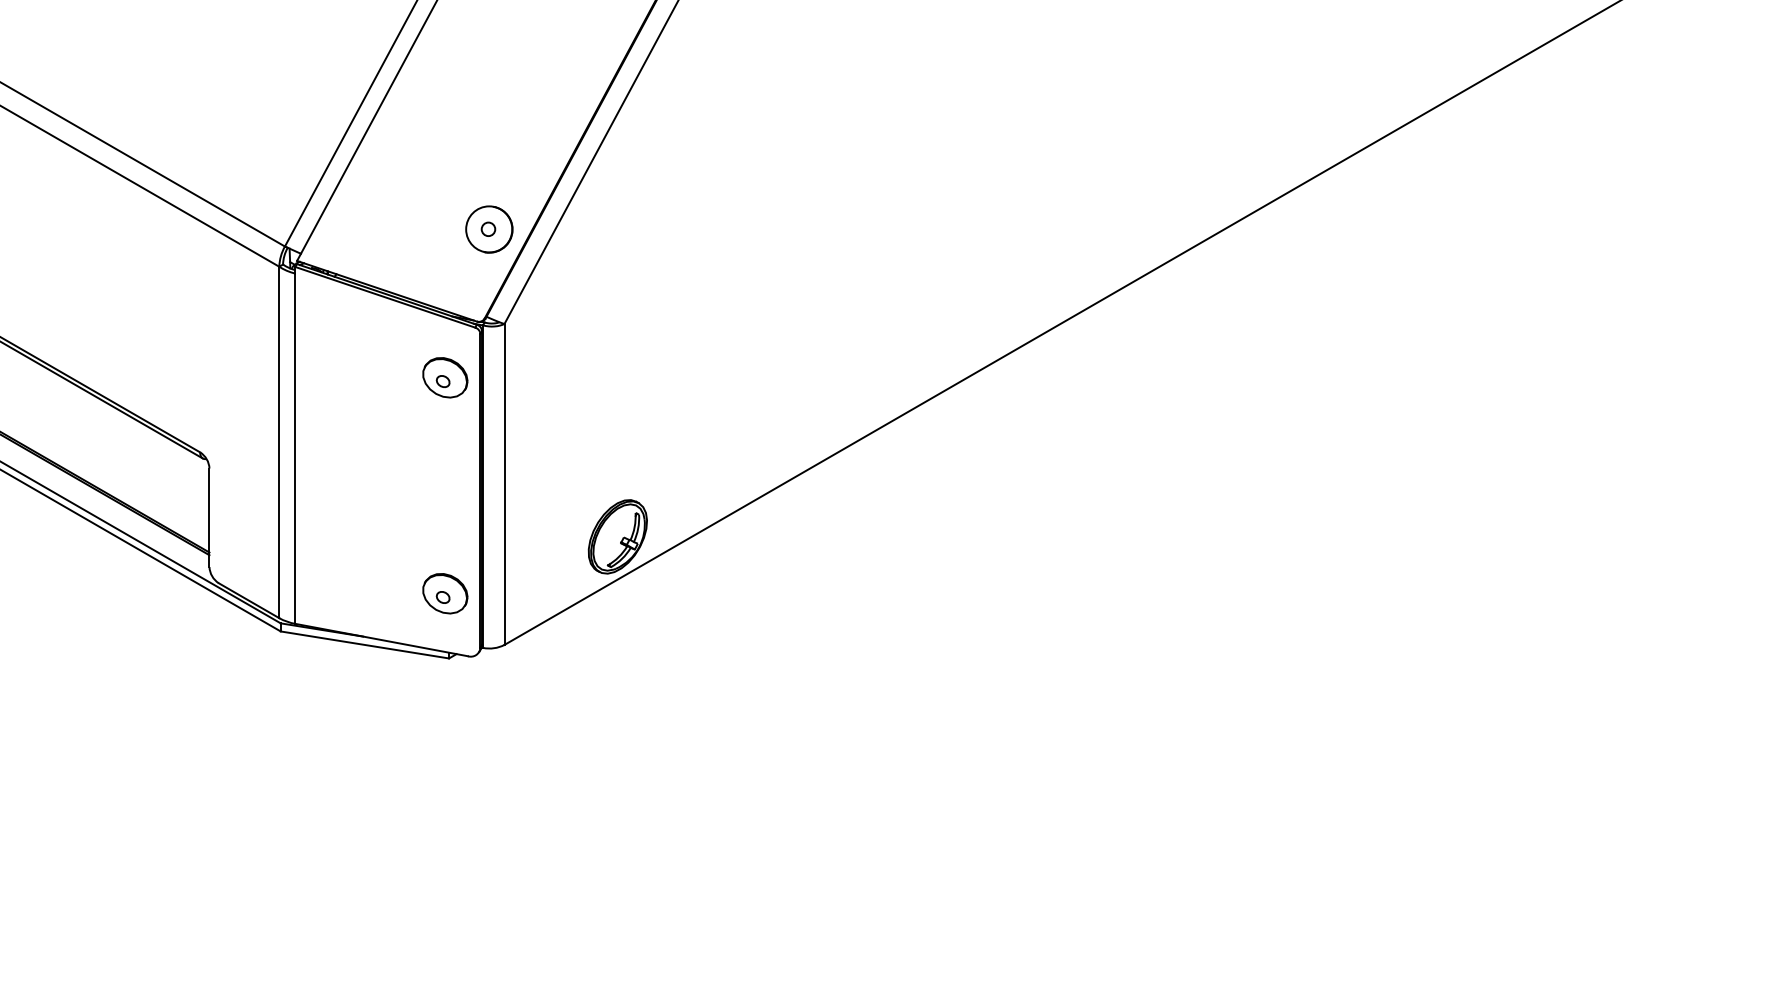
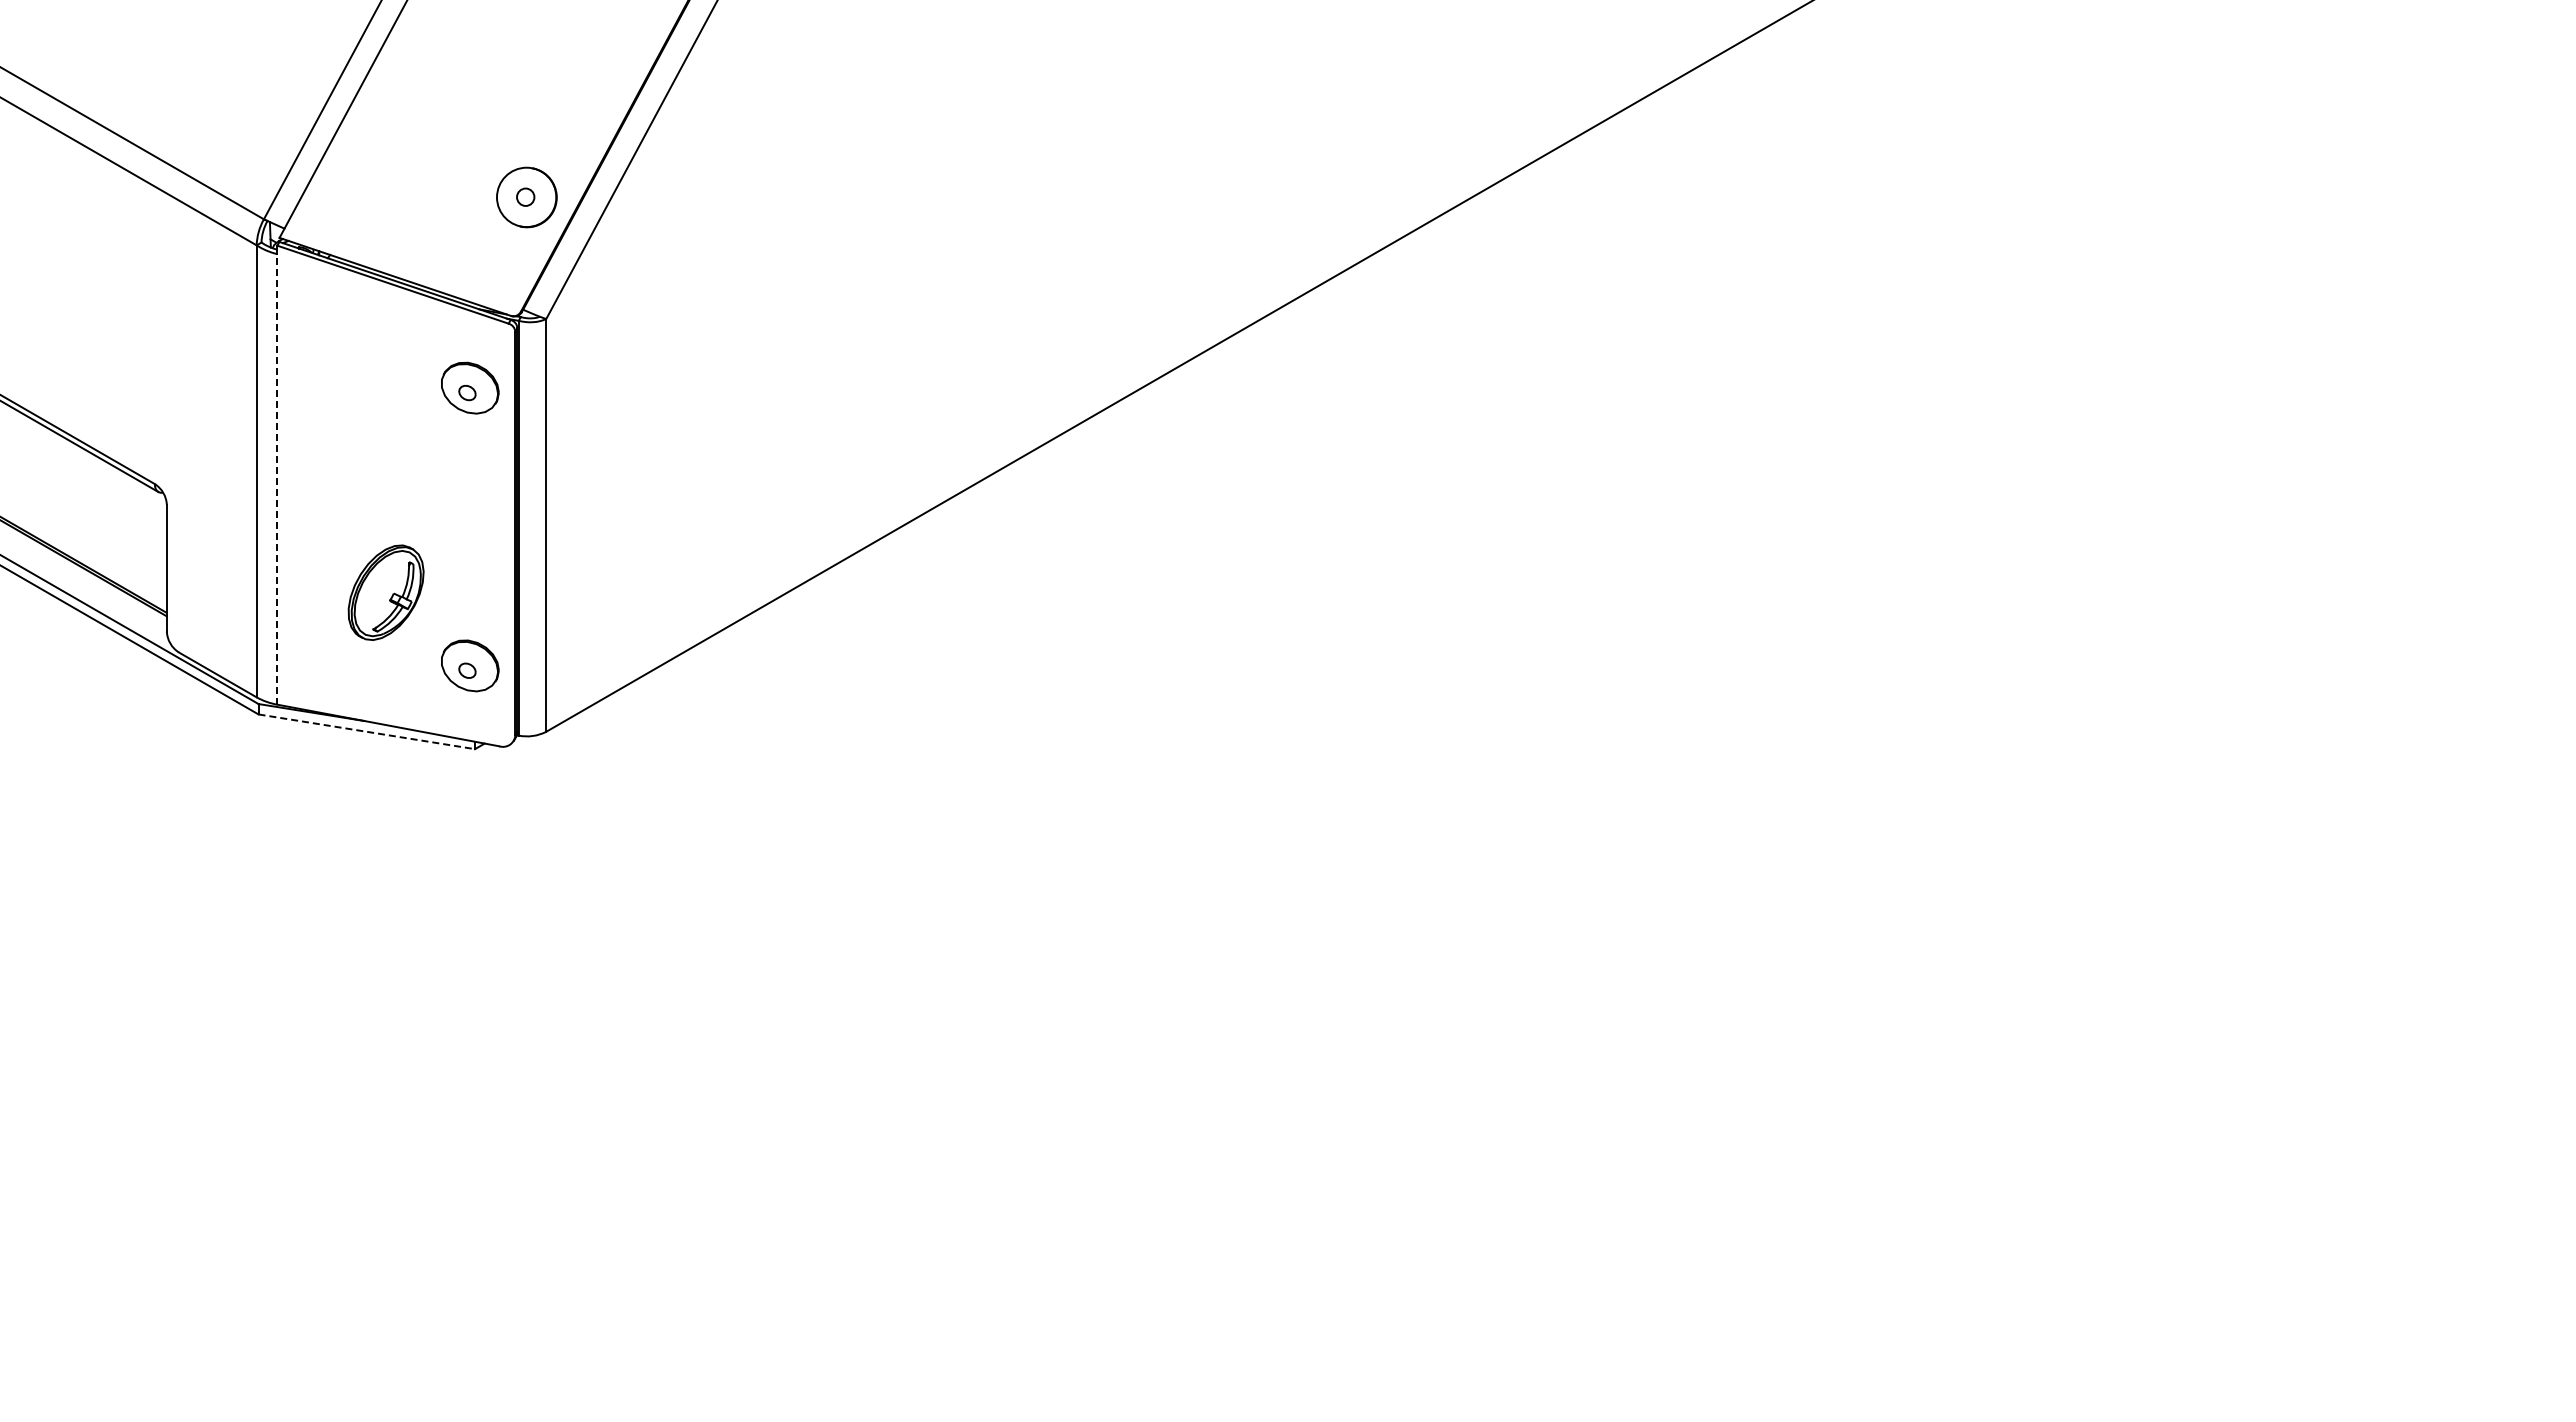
line: (295, 448) -> (277, 478), solid -> dashed
part: (617, 536) -> (385, 592), moved
line: (364, 644) -> (366, 731), solid -> dashed

